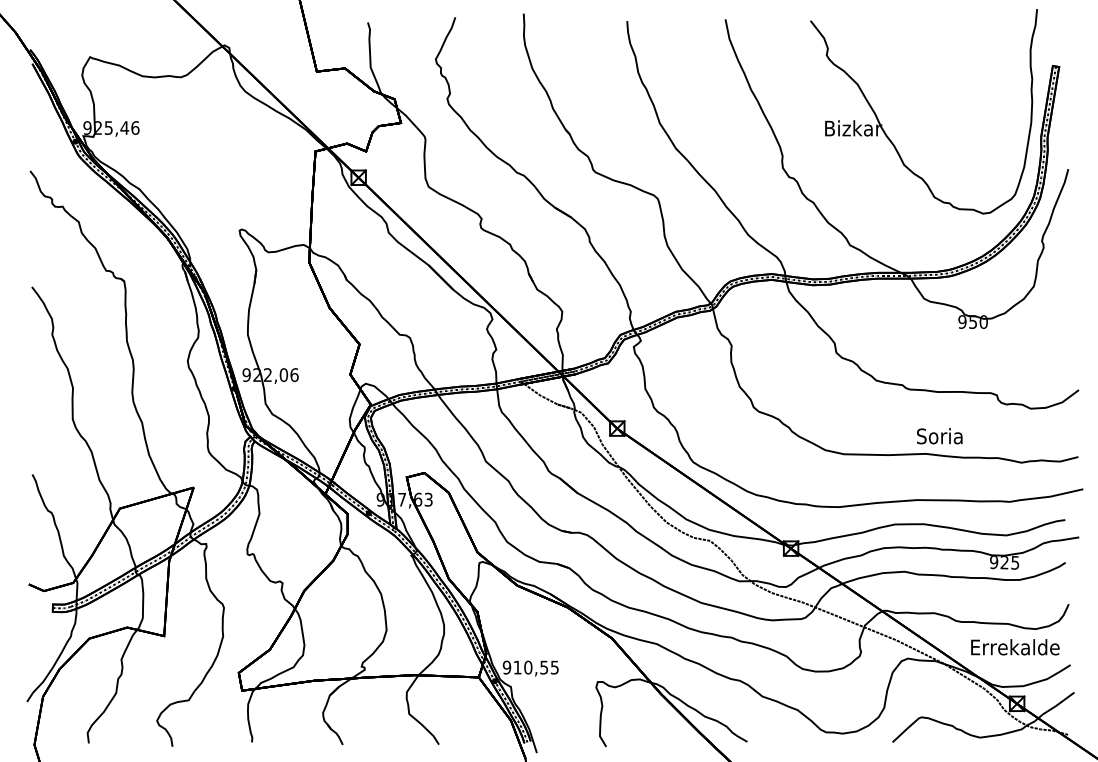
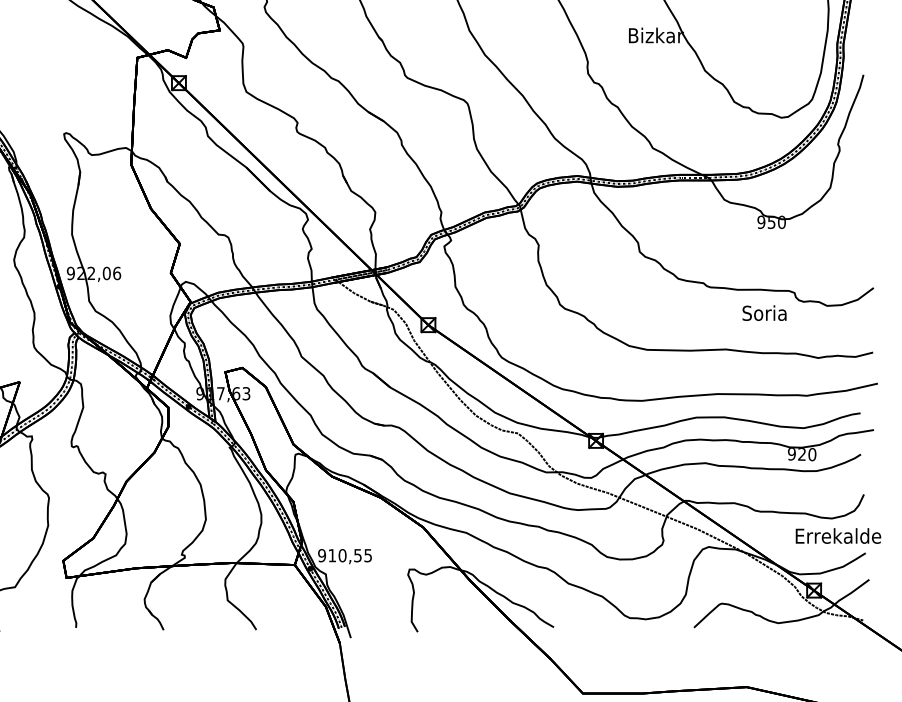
text: (939, 436) -> (764, 313), moved
text: (1015, 562) -> (812, 454), 925 -> 920
text: (1015, 647) -> (838, 536), moved

